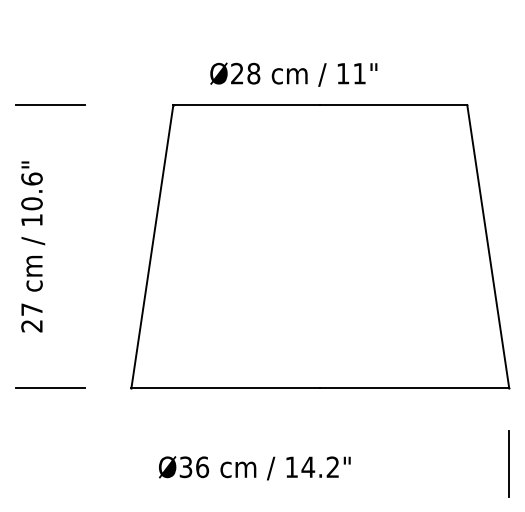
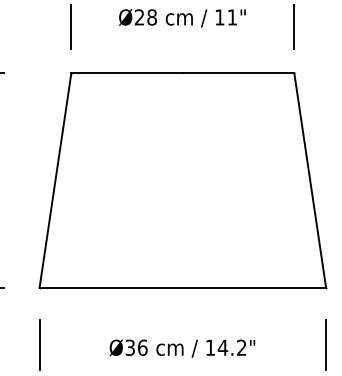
line: (173, 43) -> (71, 26), added
line: (467, 43) -> (294, 26), added
text: (293, 74) -> (182, 18), moved
line: (131, 463) -> (39, 344), added
text: (254, 468) -> (182, 348), moved

